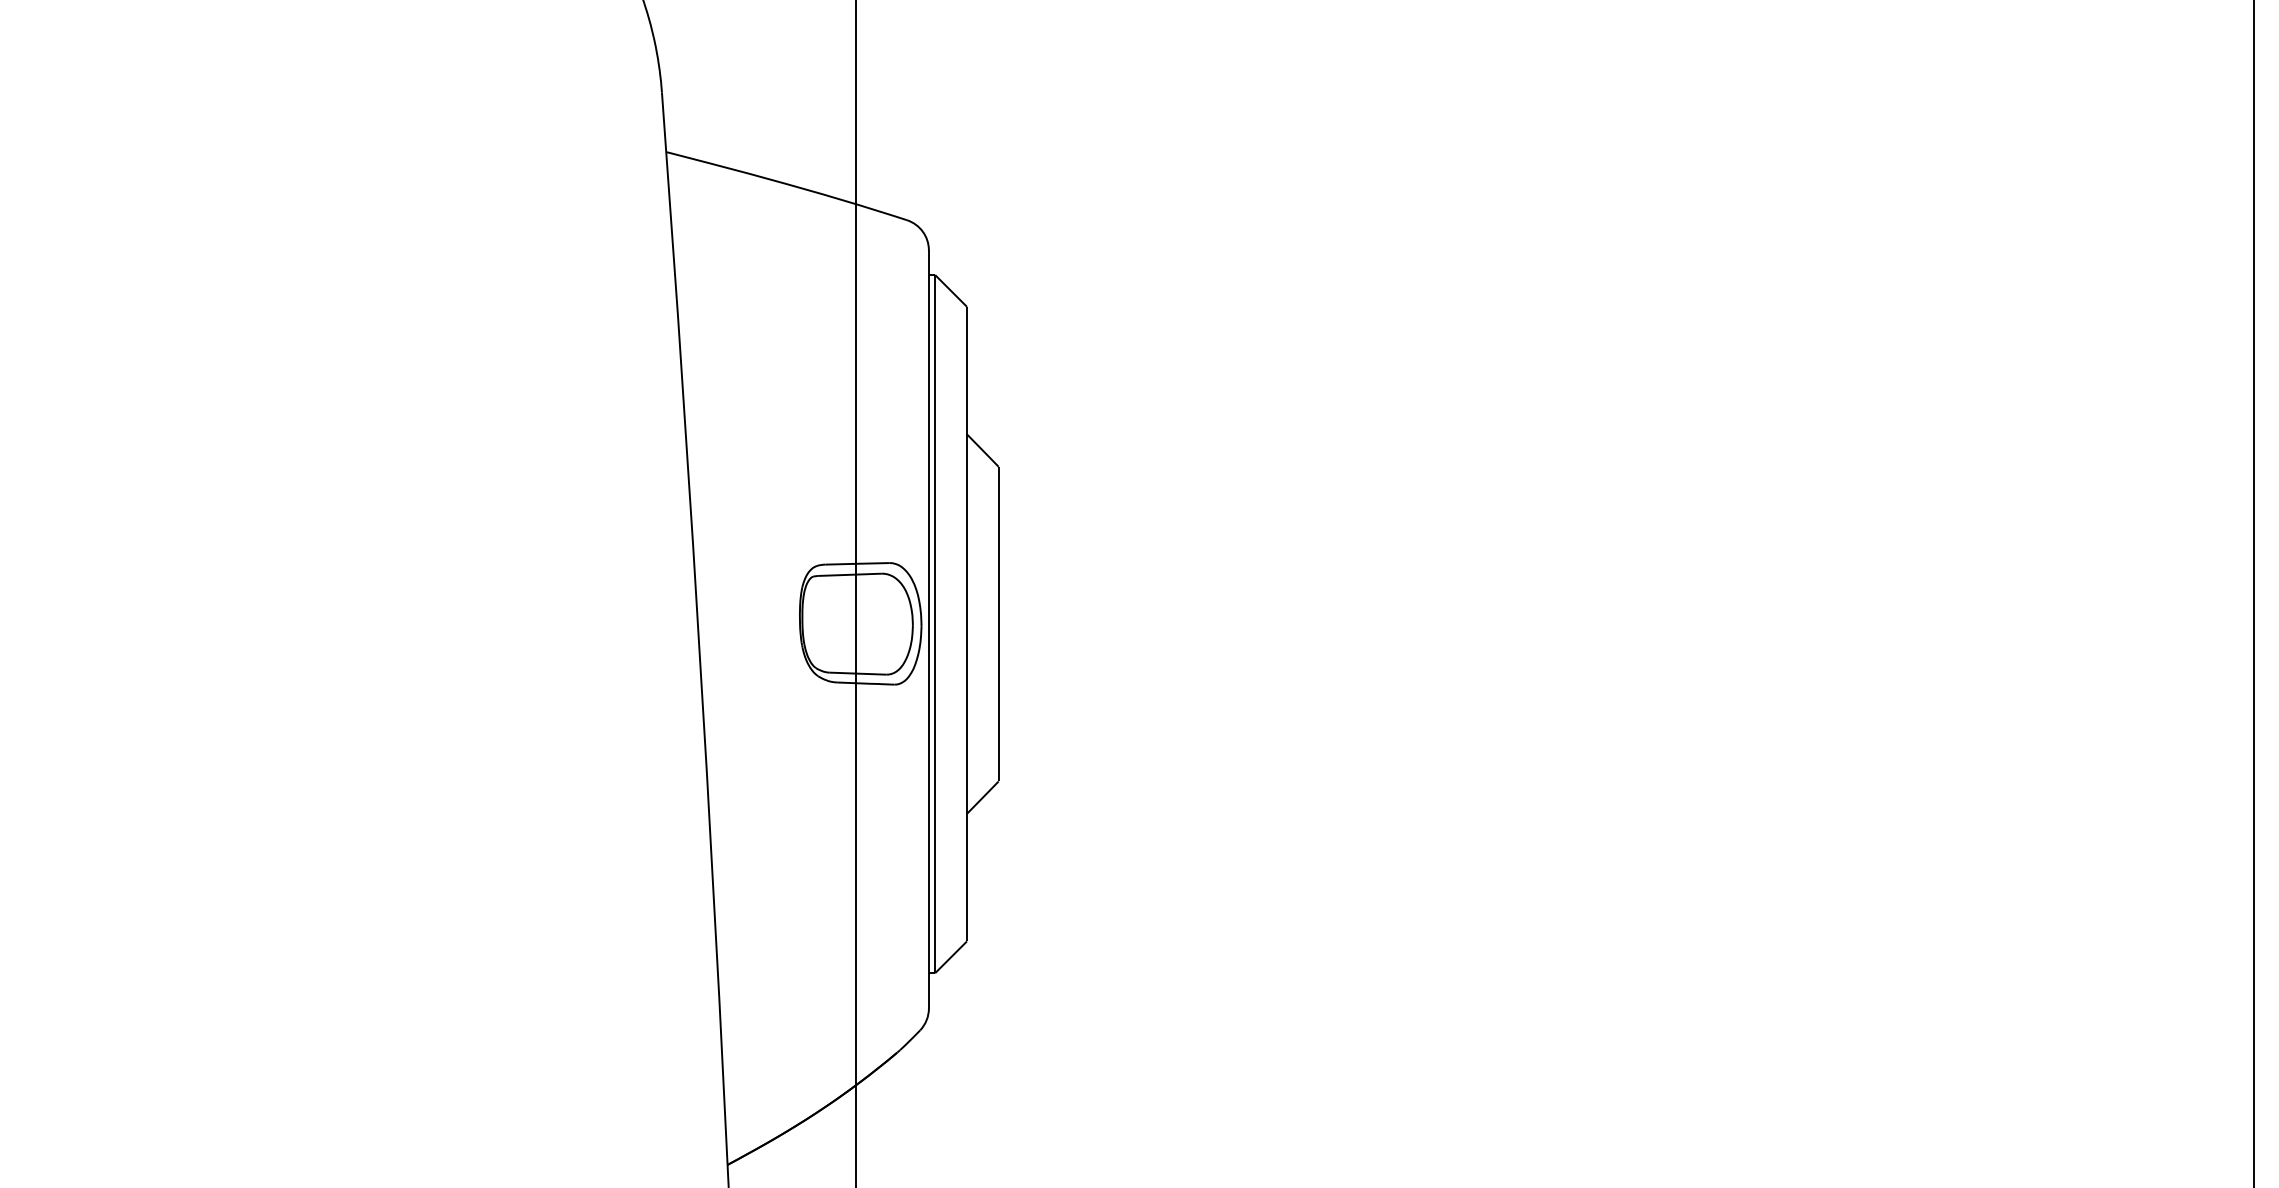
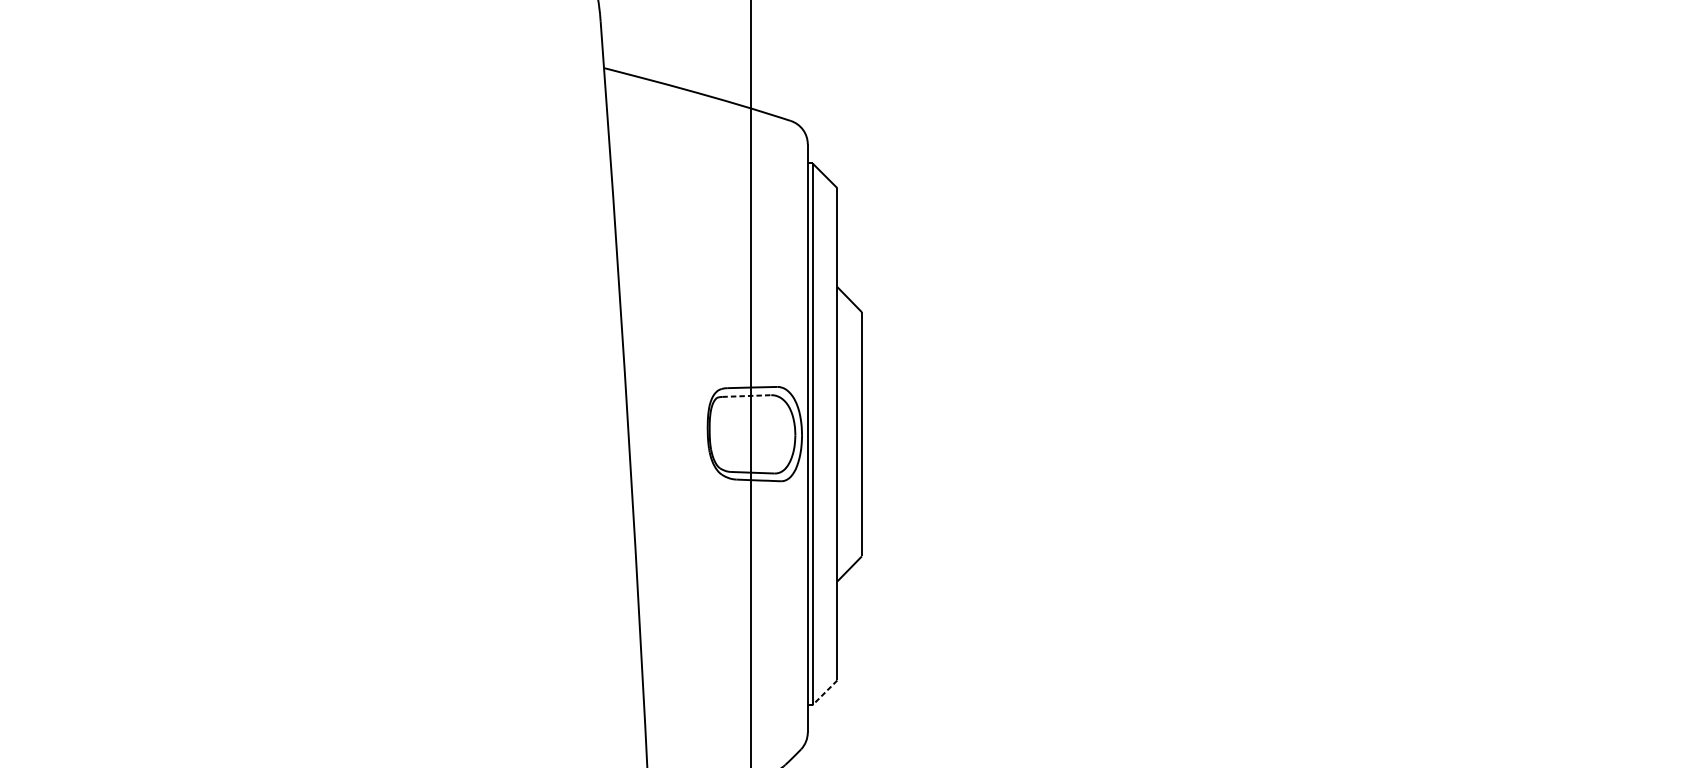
line: (850, 574) -> (746, 395), solid -> dashed
line: (950, 957) -> (824, 692), solid -> dashed

